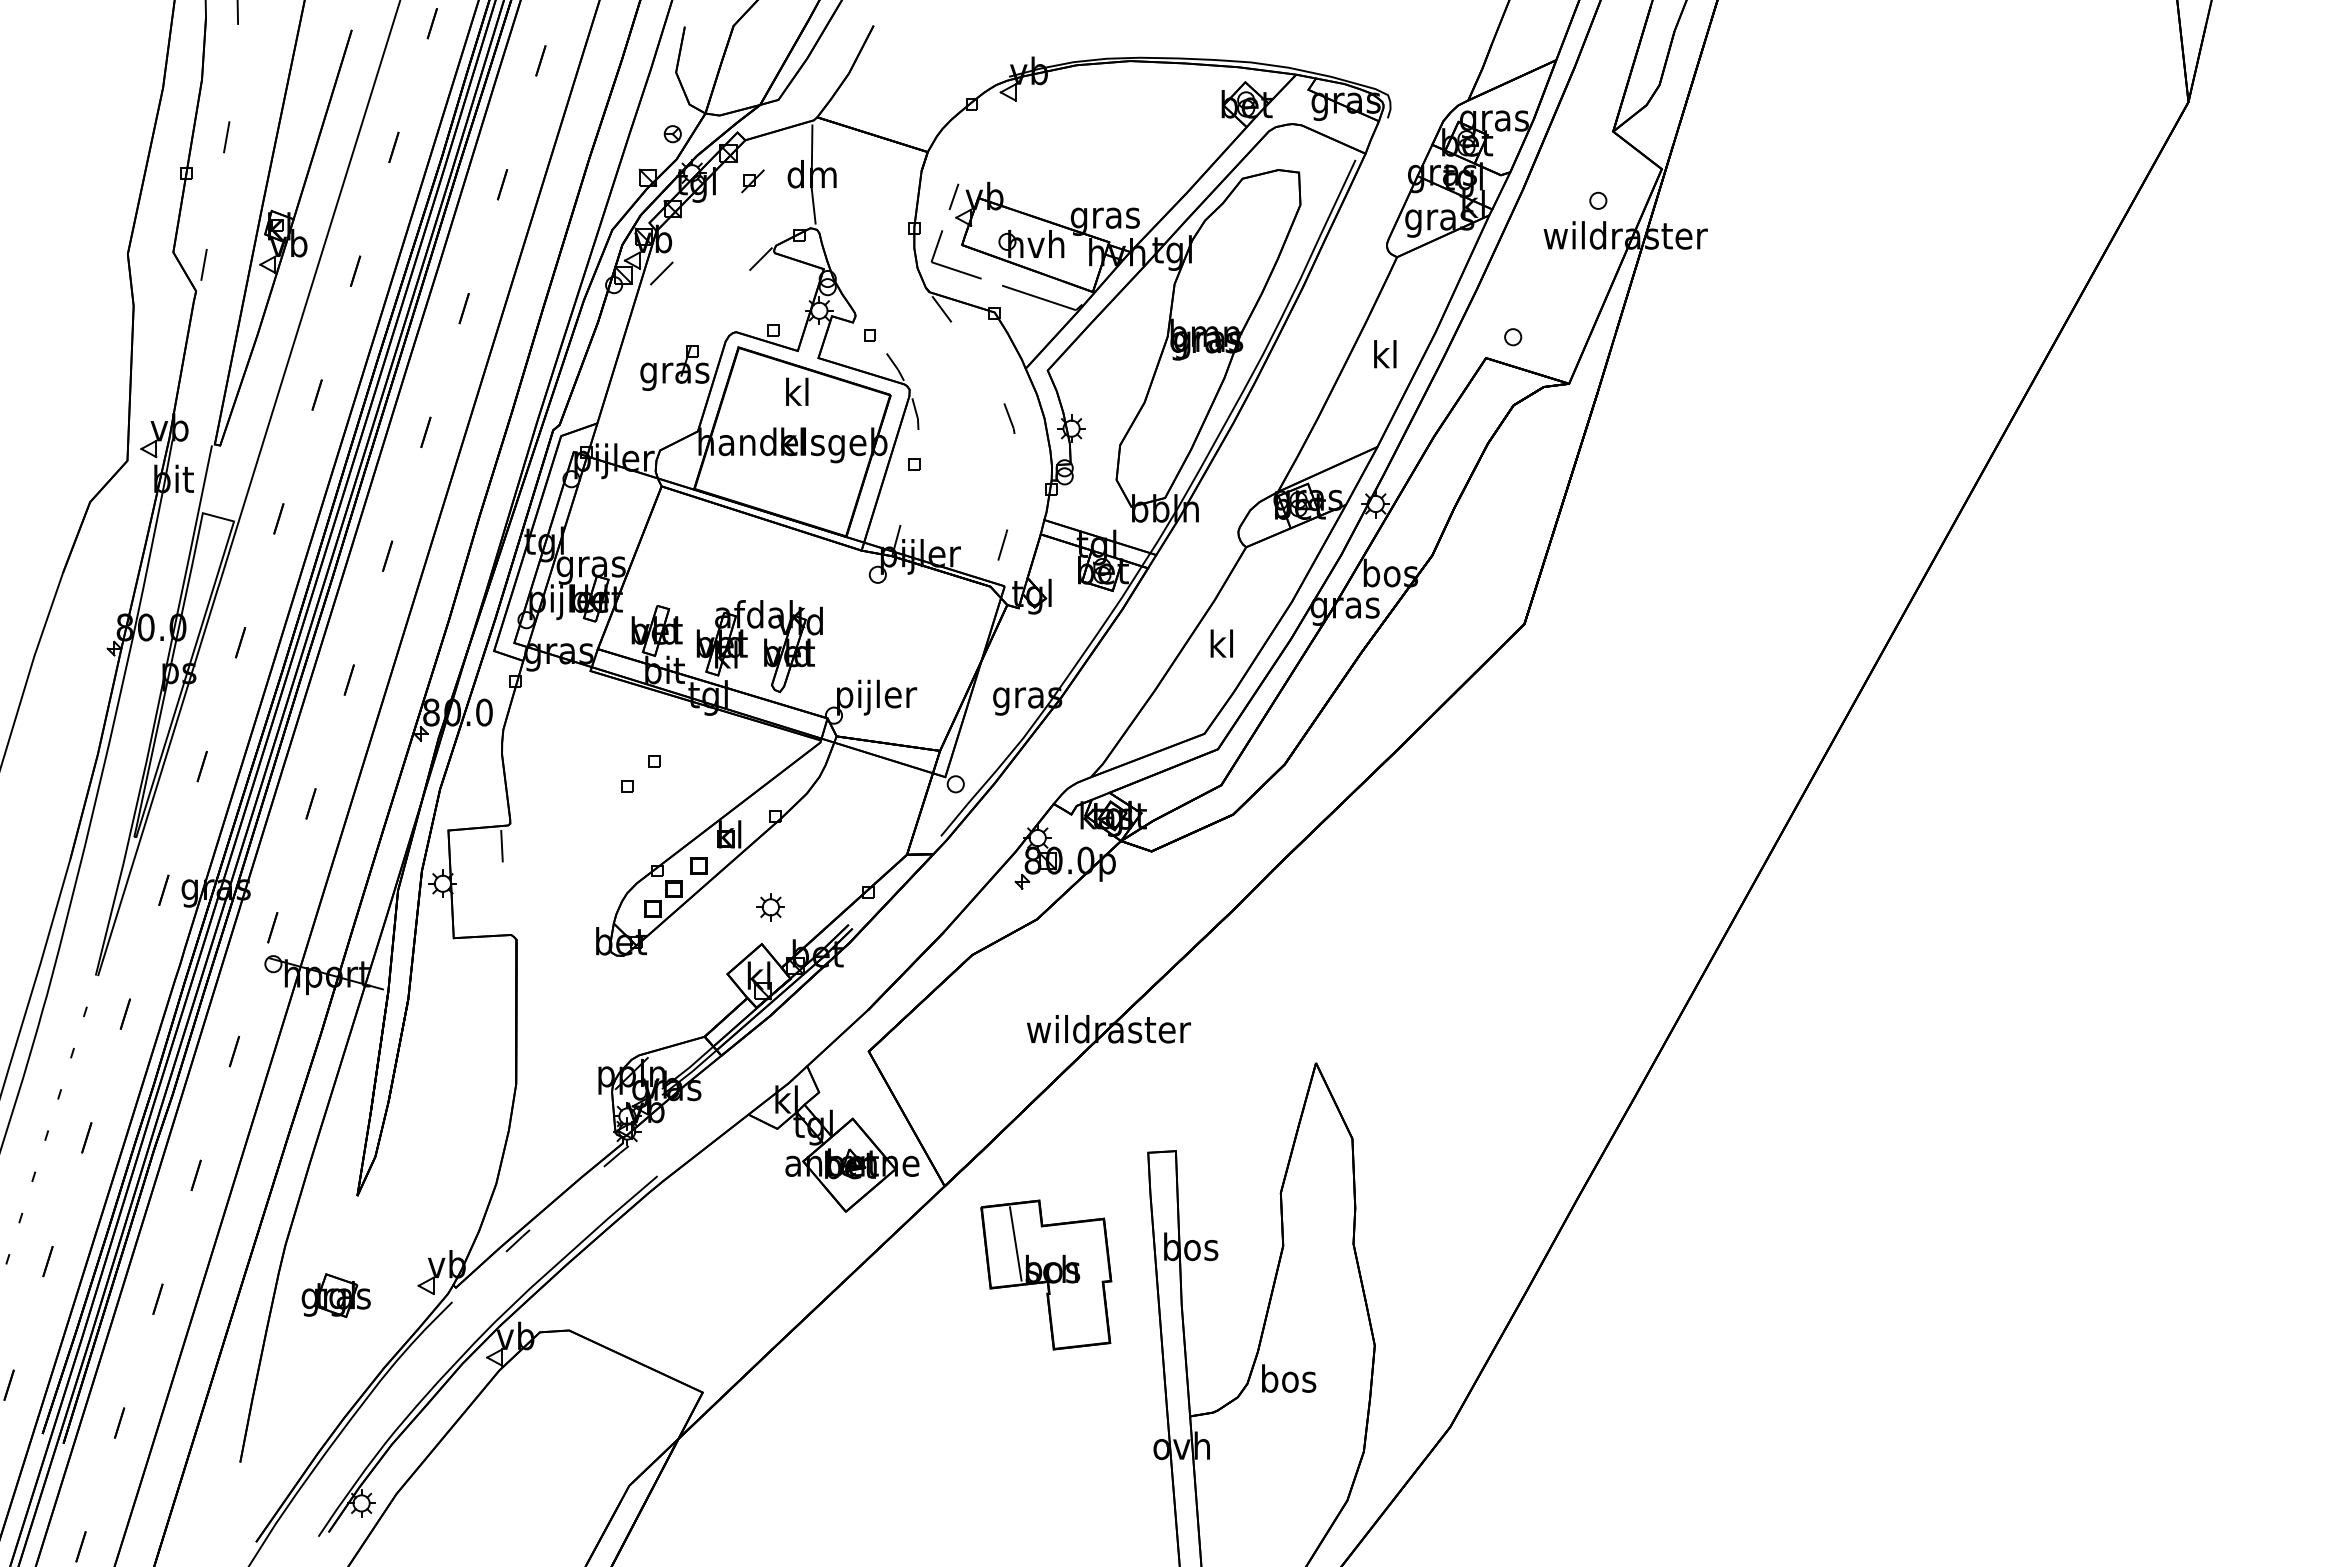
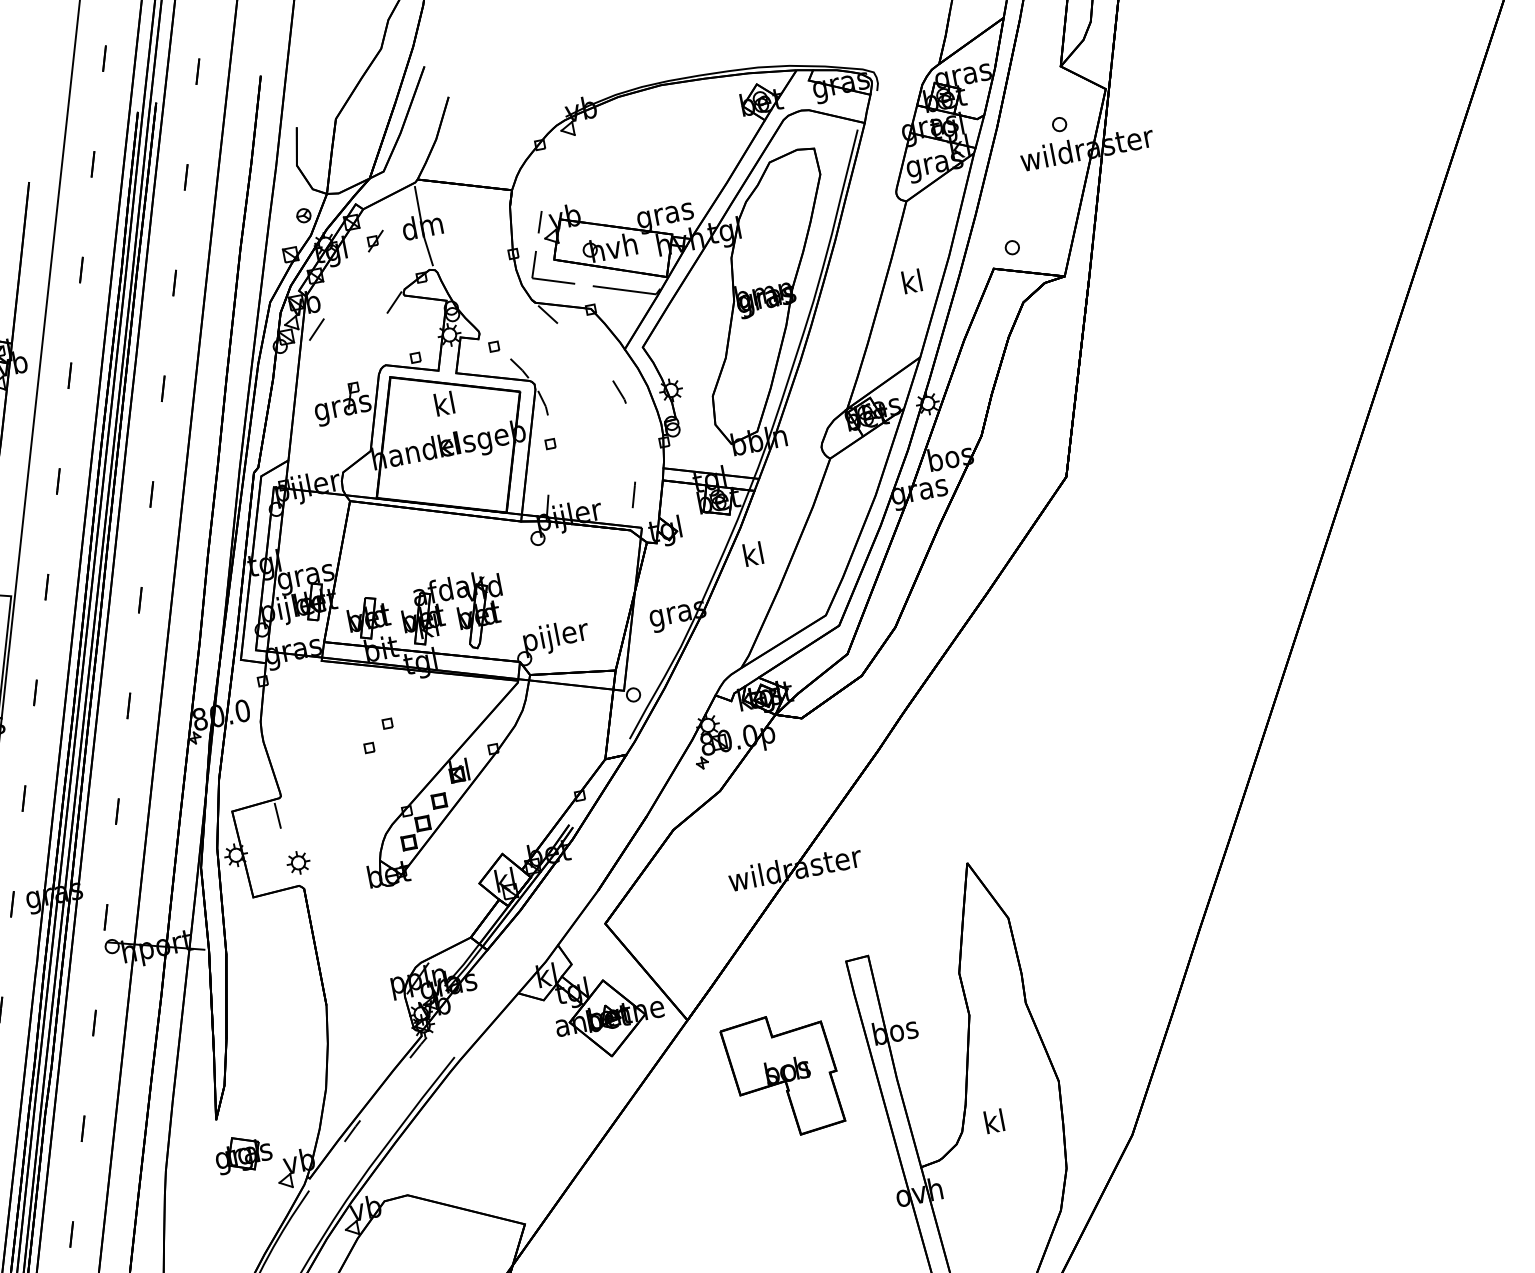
text: (1221, 643) -> (752, 554), moved
part: (770, 907) -> (298, 863), moved
line: (1015, 1243) -> (753, 1055), removed
part: (335, 1295) -> (242, 1153), moved
text: (1289, 1378) -> (995, 1121), bos -> kl

